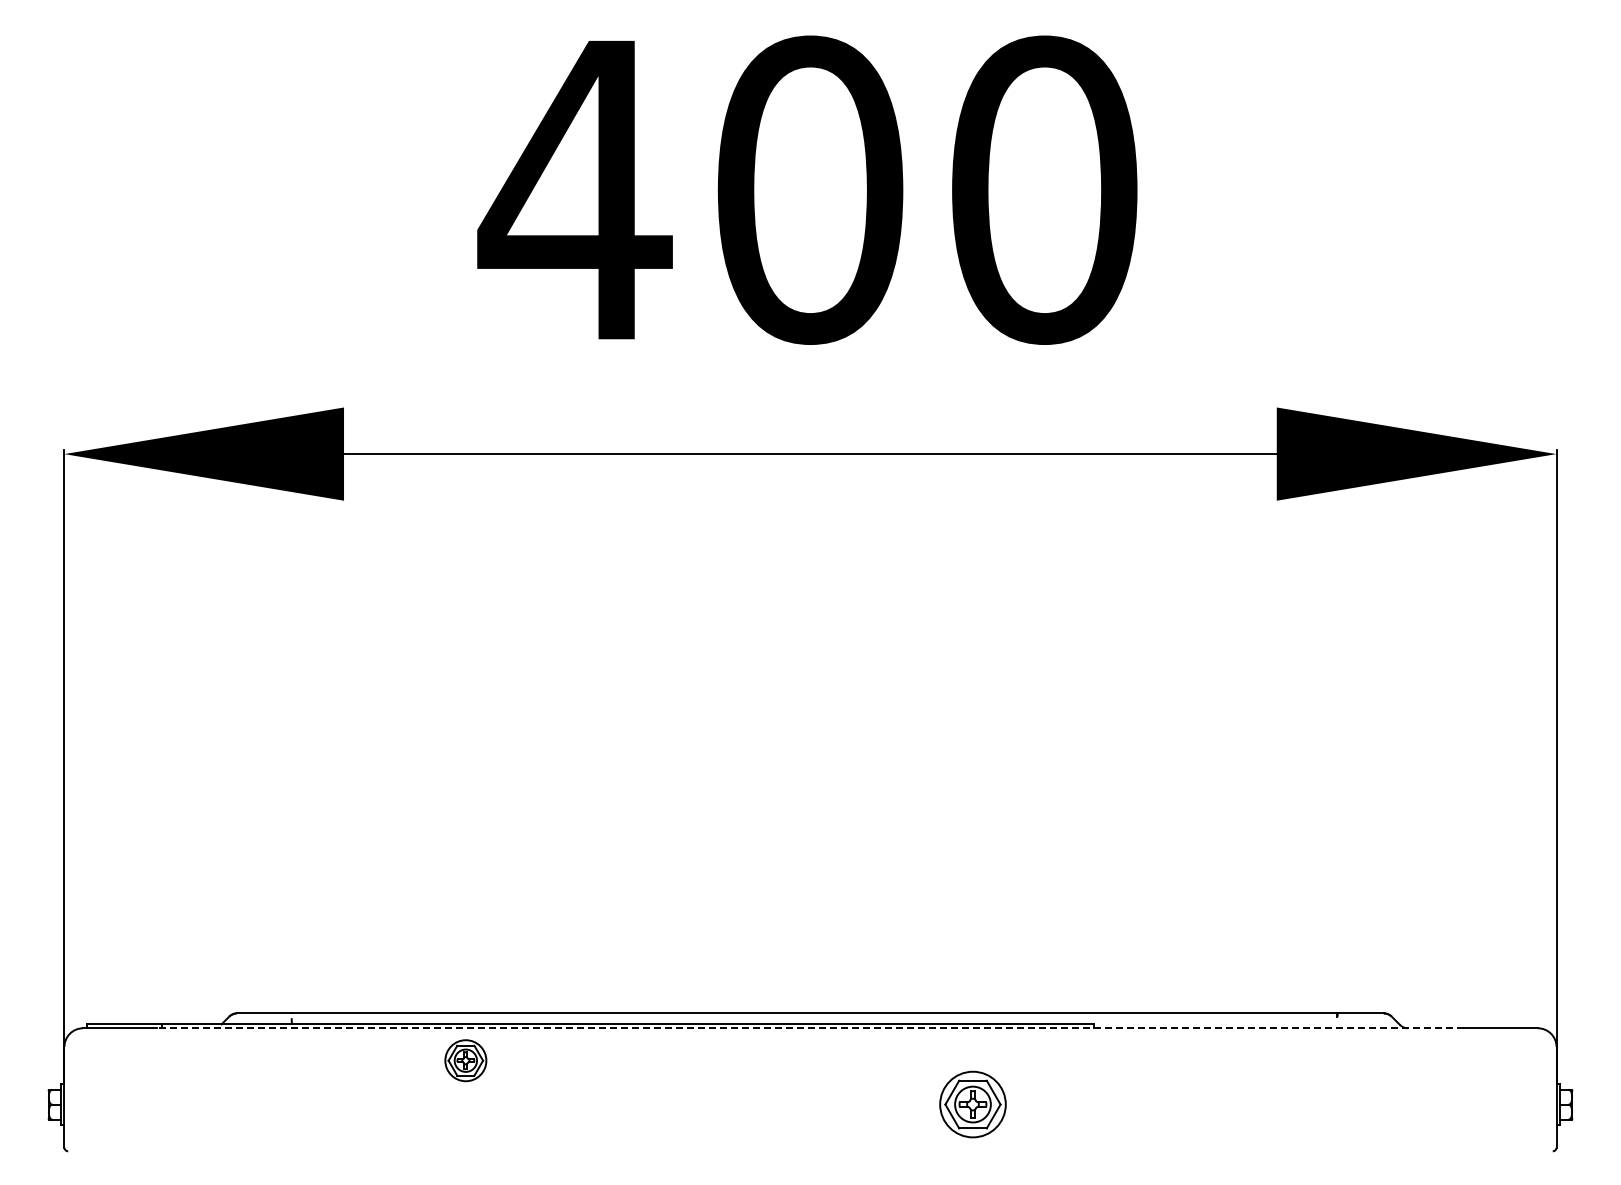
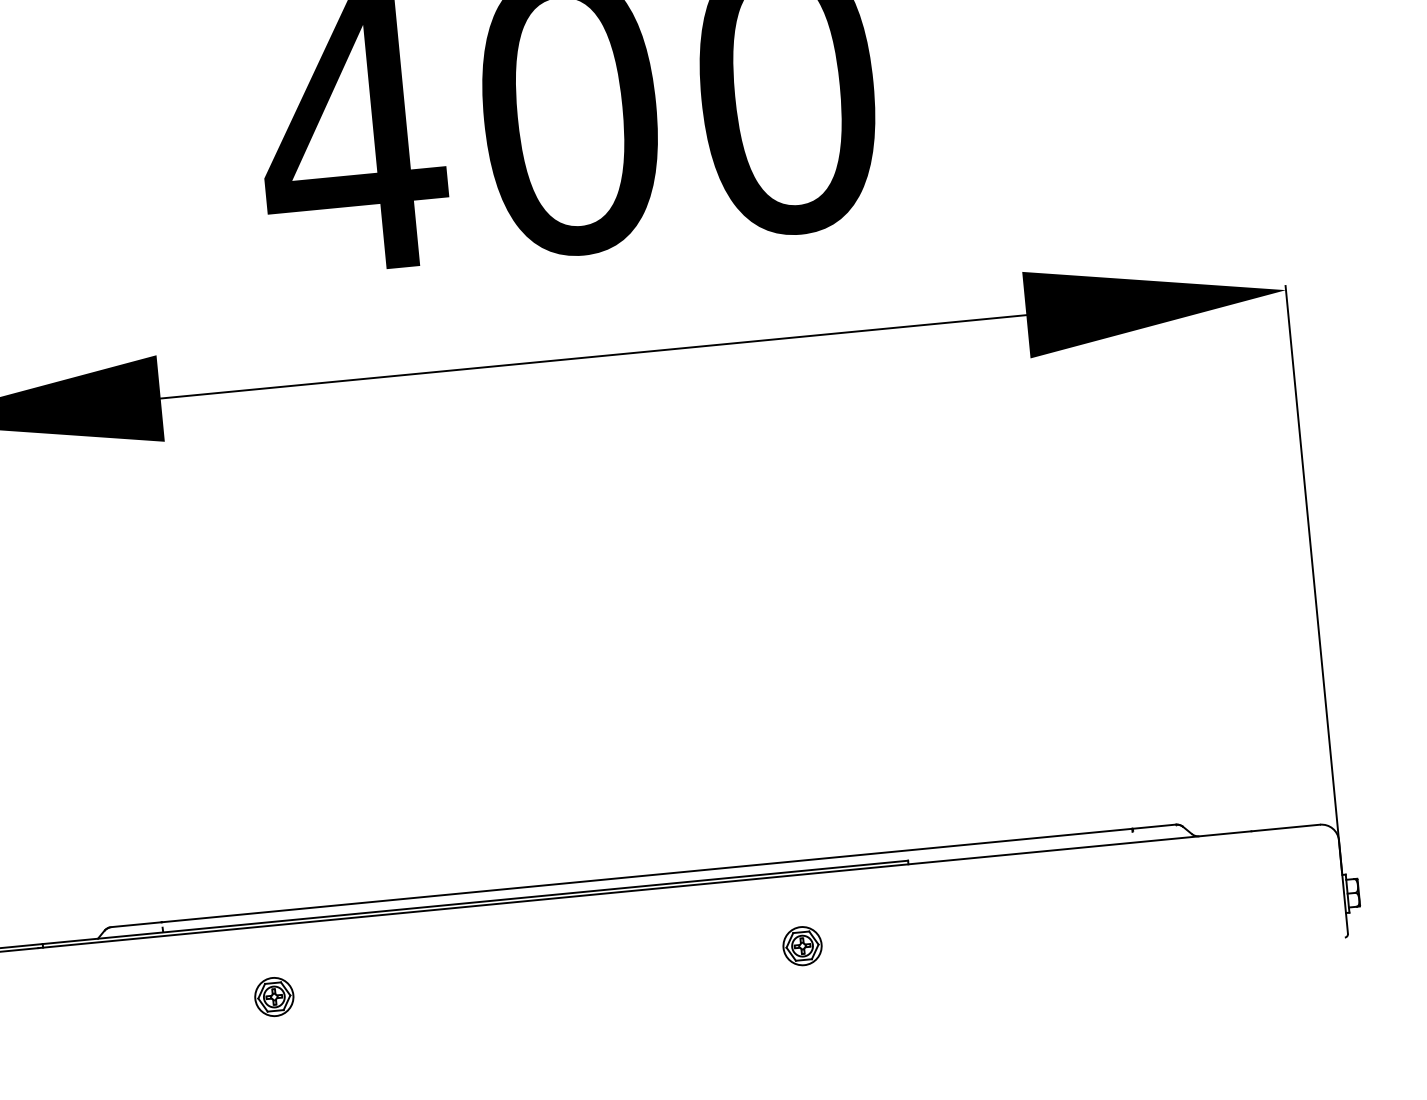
line: (810, 1028) -> (644, 889), dashed -> solid
part: (465, 1060) -> (273, 996), moved
part: (972, 1104) -> (802, 945), size x0.62

